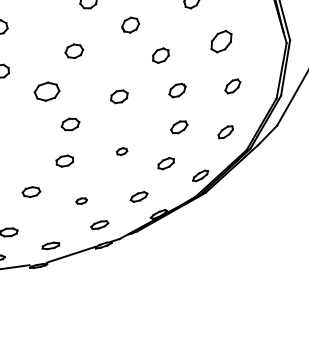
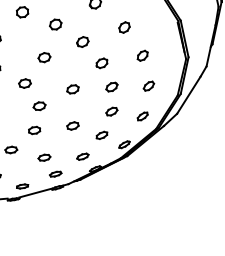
part: (220, 40) -> (142, 55), size x0.71
part: (46, 91) -> (24, 83), size x0.71
part: (121, 150) -> (72, 125), size x1.67
part: (81, 200) -> (44, 157), size x1.67

